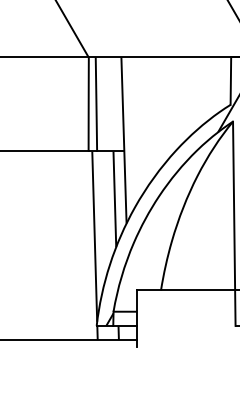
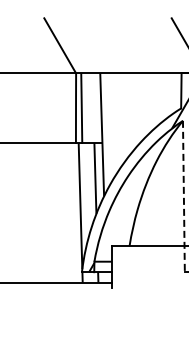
line: (233, 223) -> (183, 196), solid -> dashed

